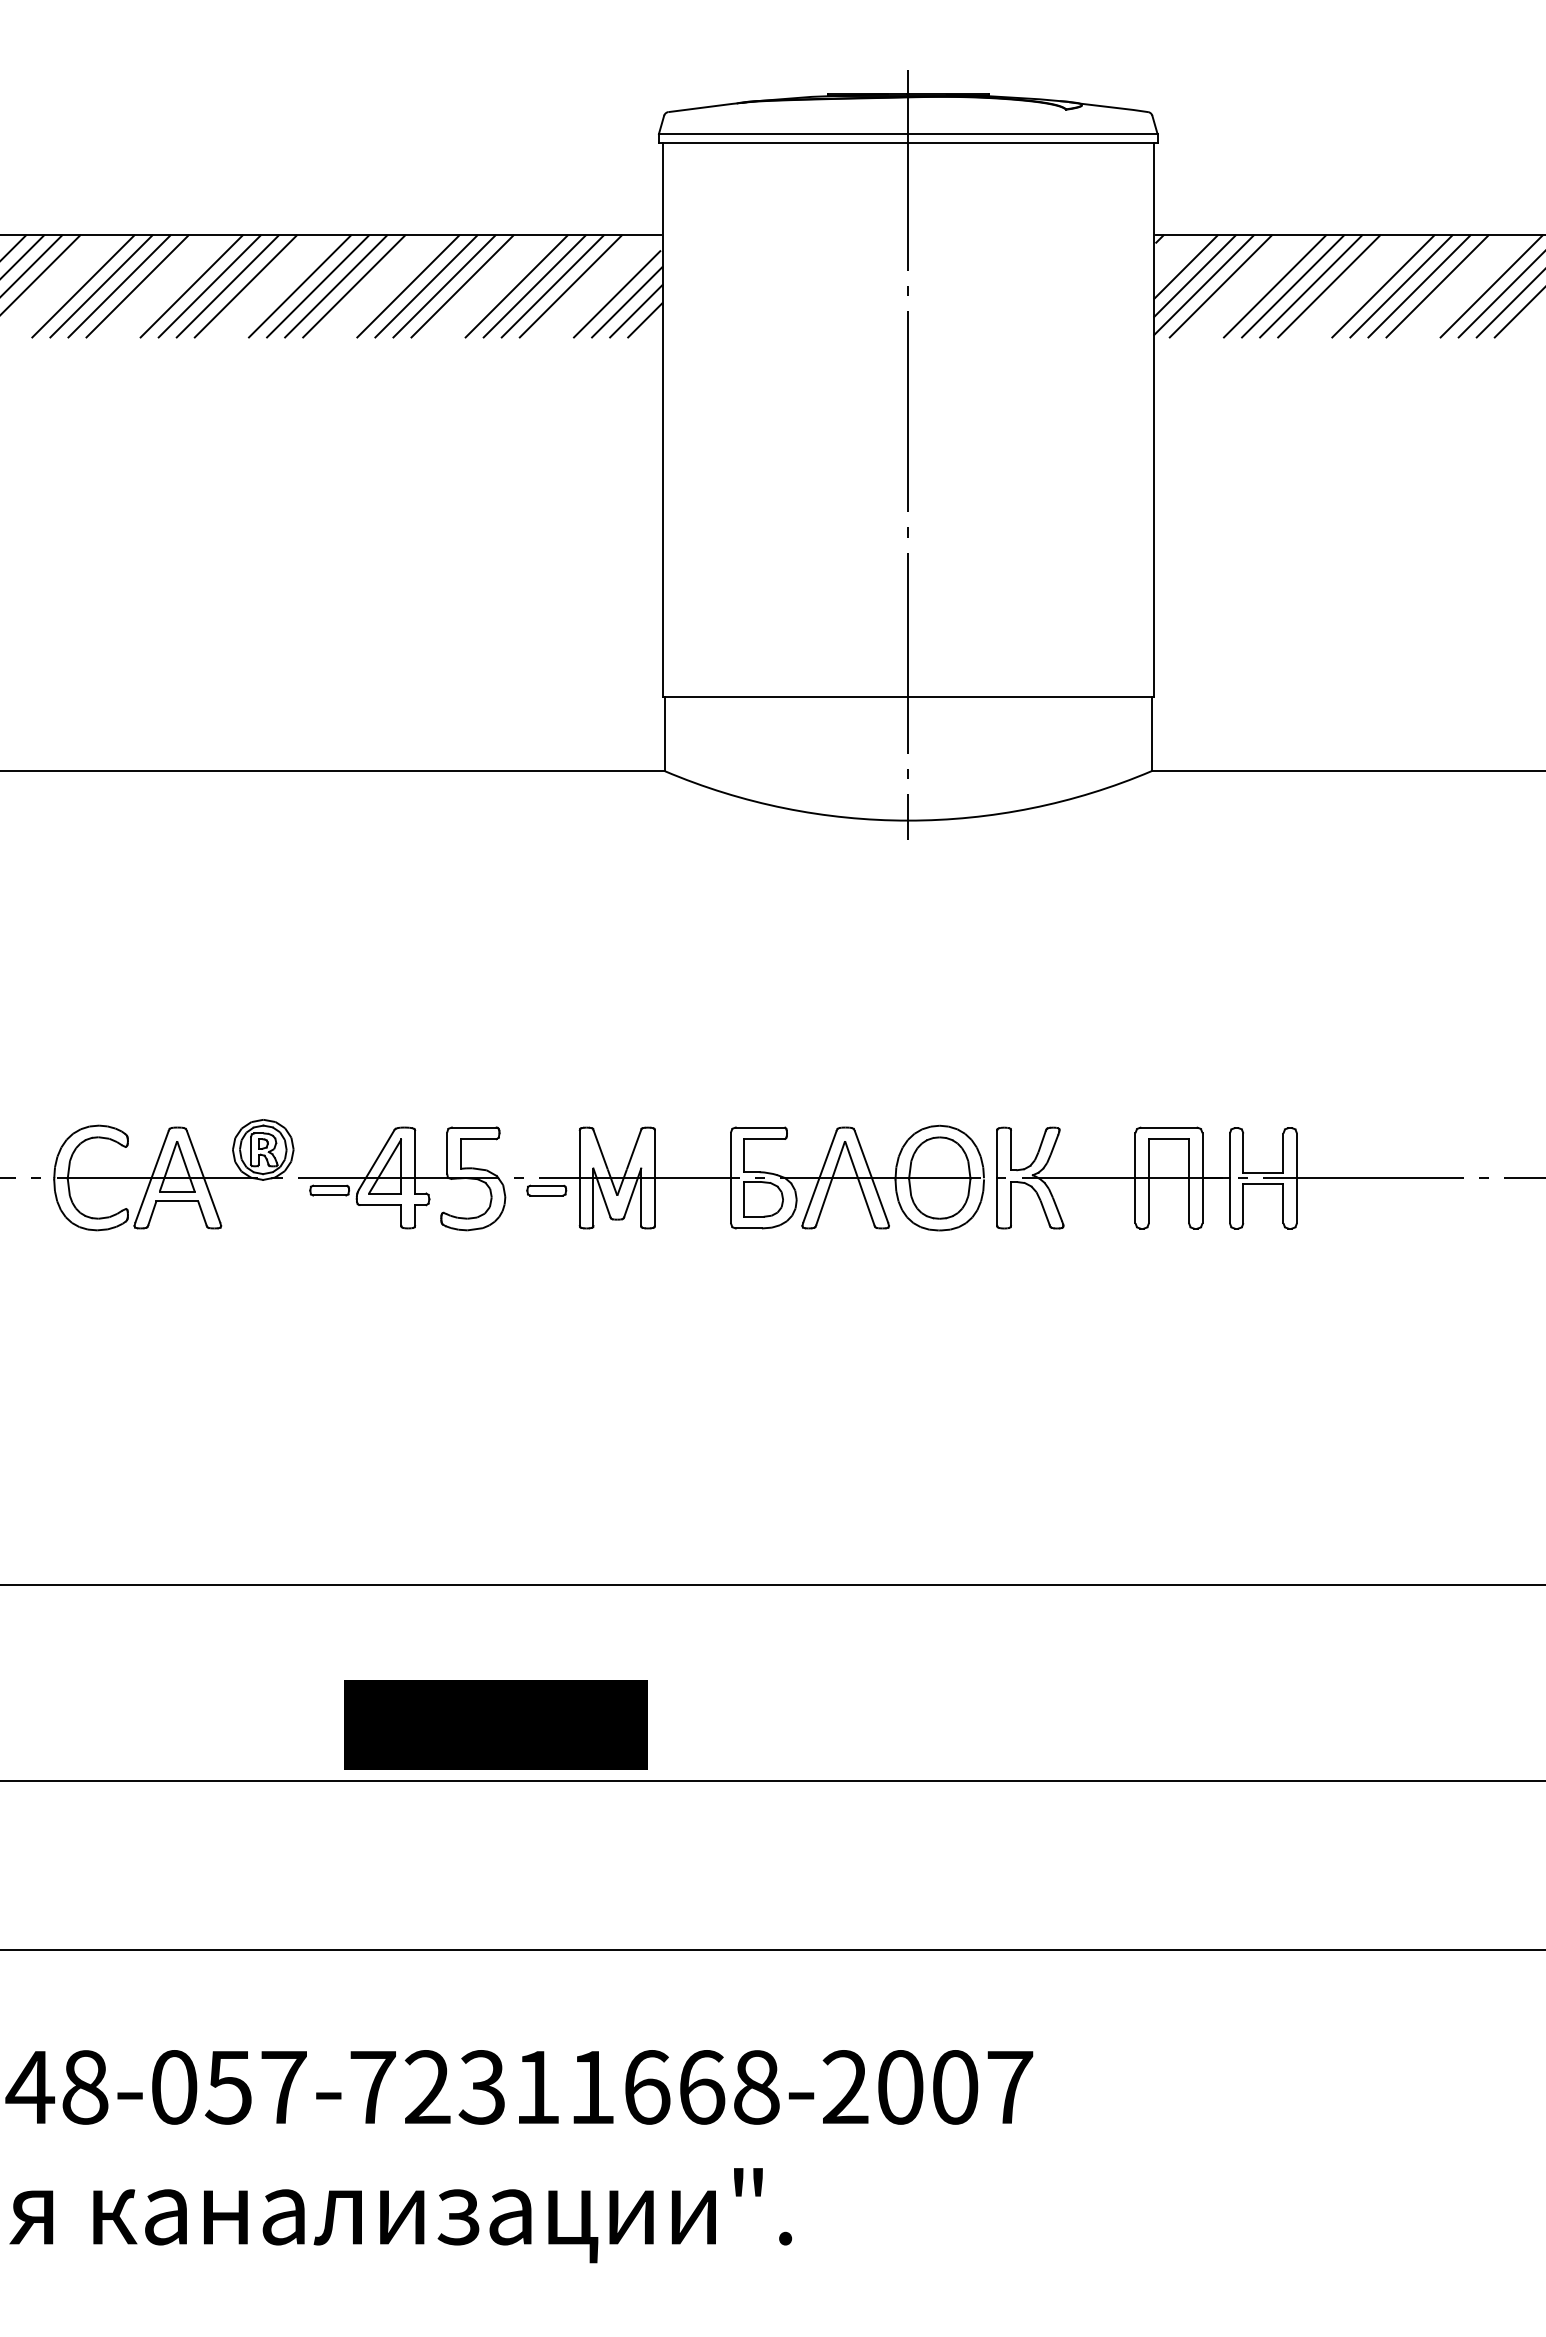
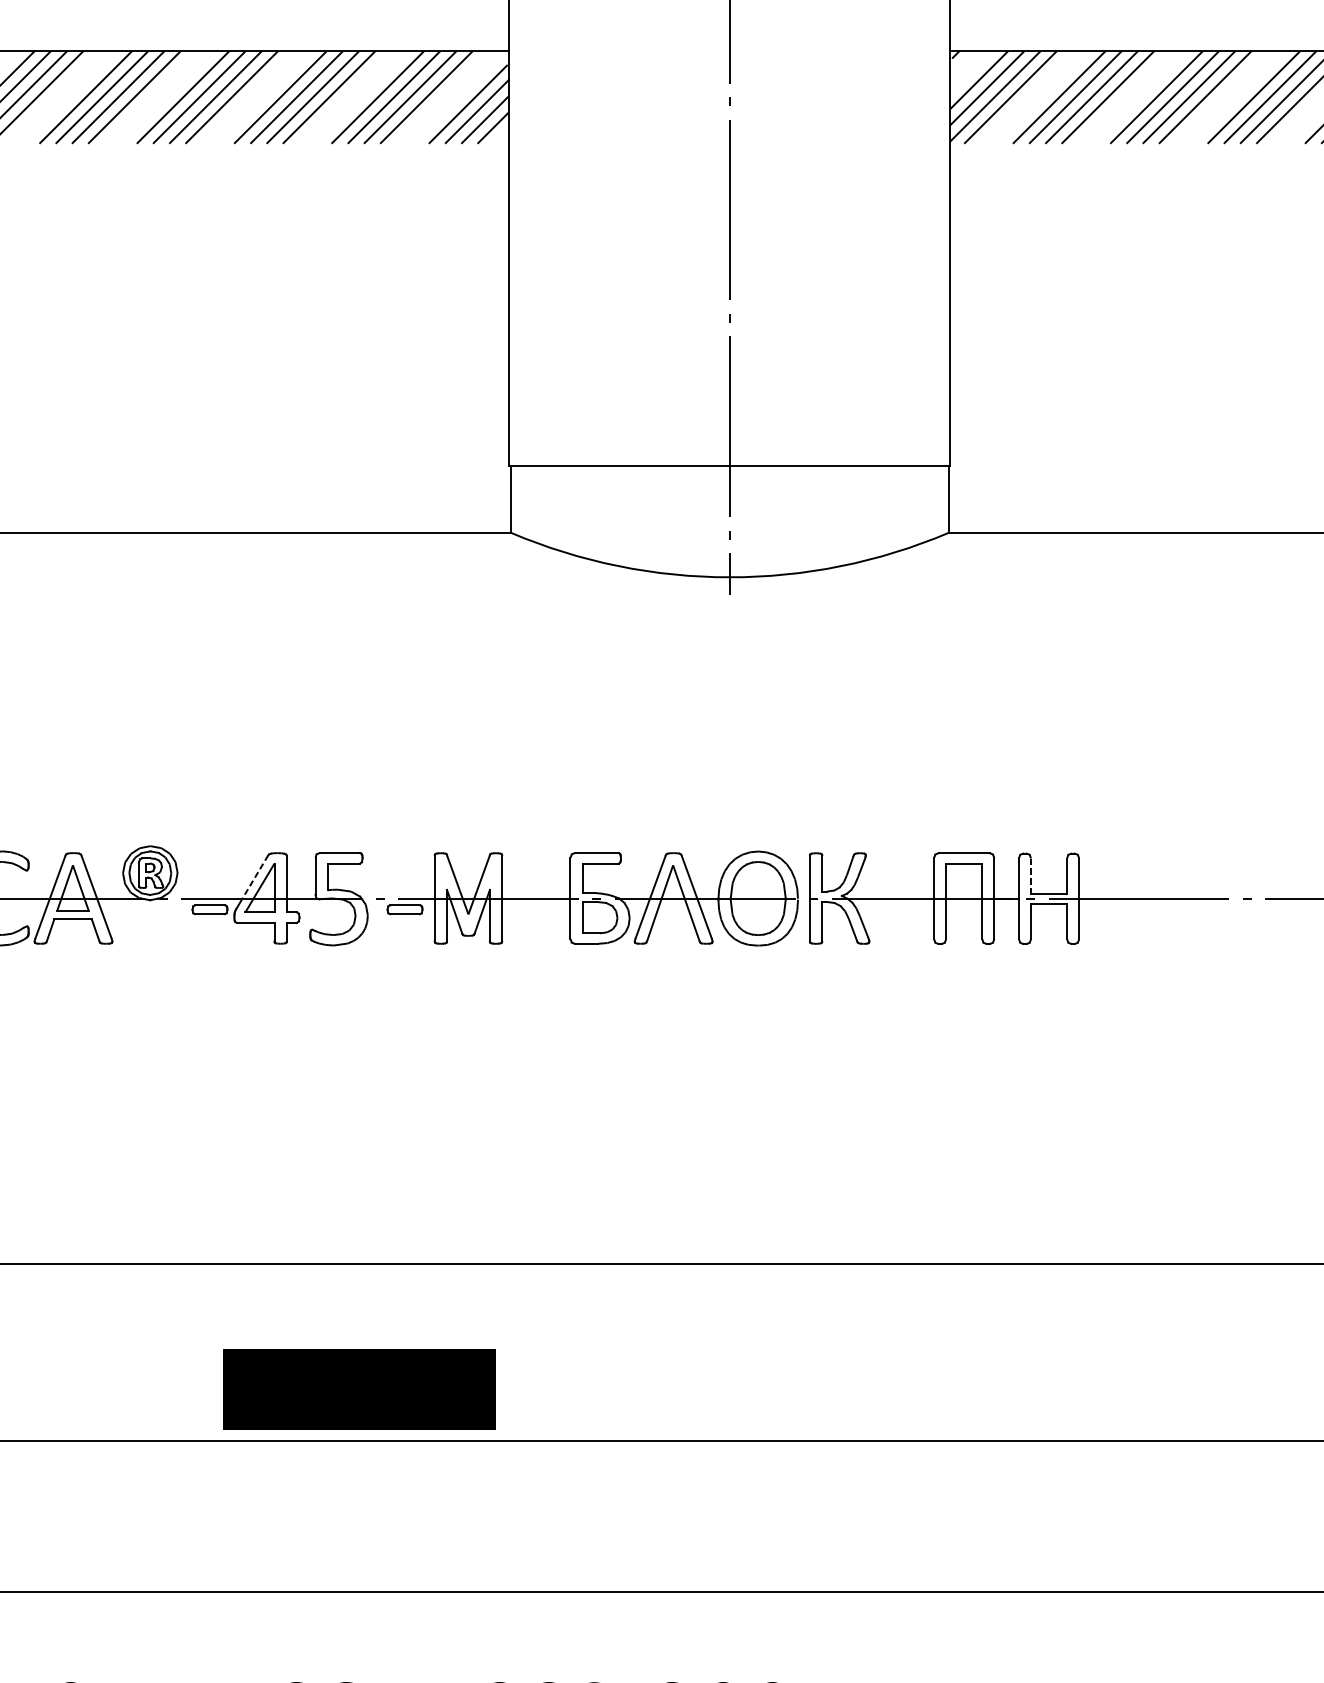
line: (1243, 1153) -> (1031, 876), solid -> dashed
line: (380, 1154) -> (255, 877), solid -> dashed

